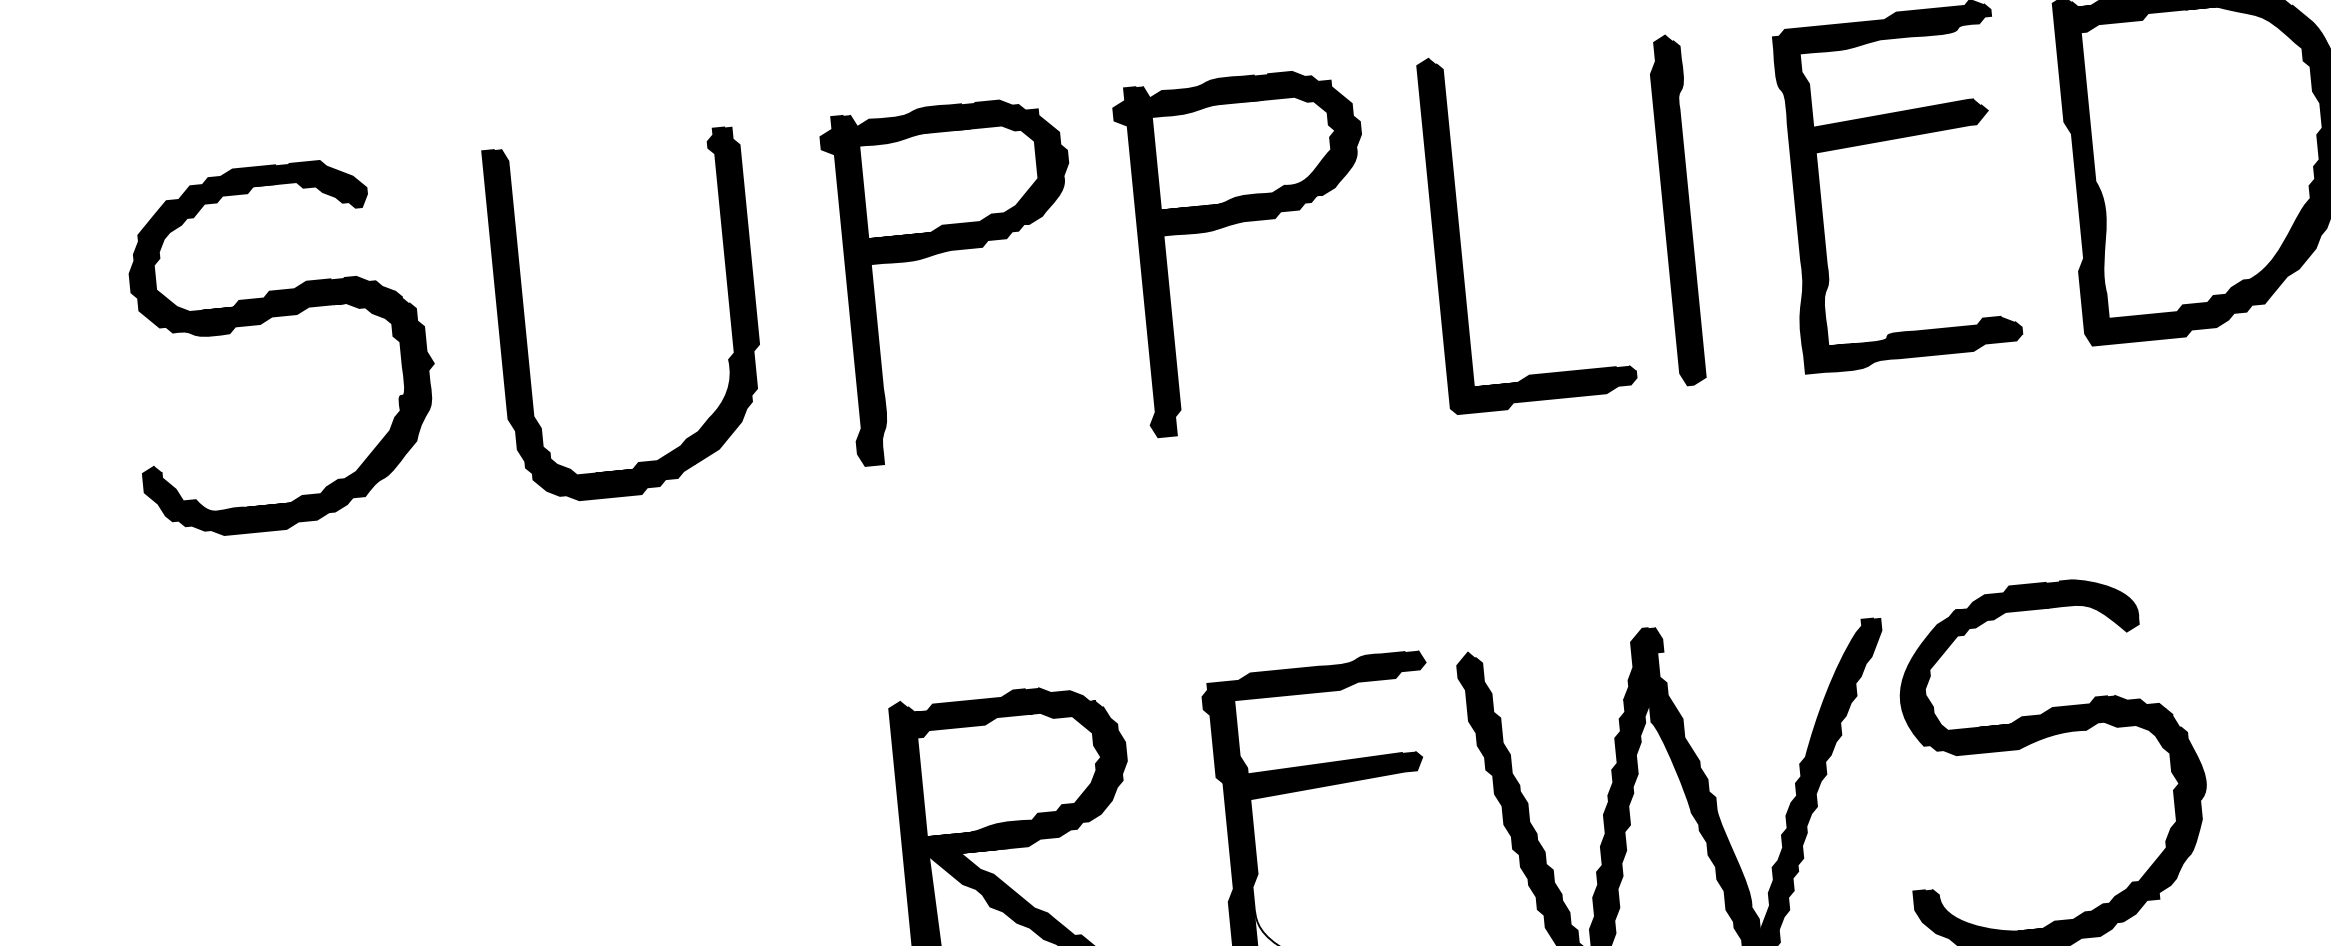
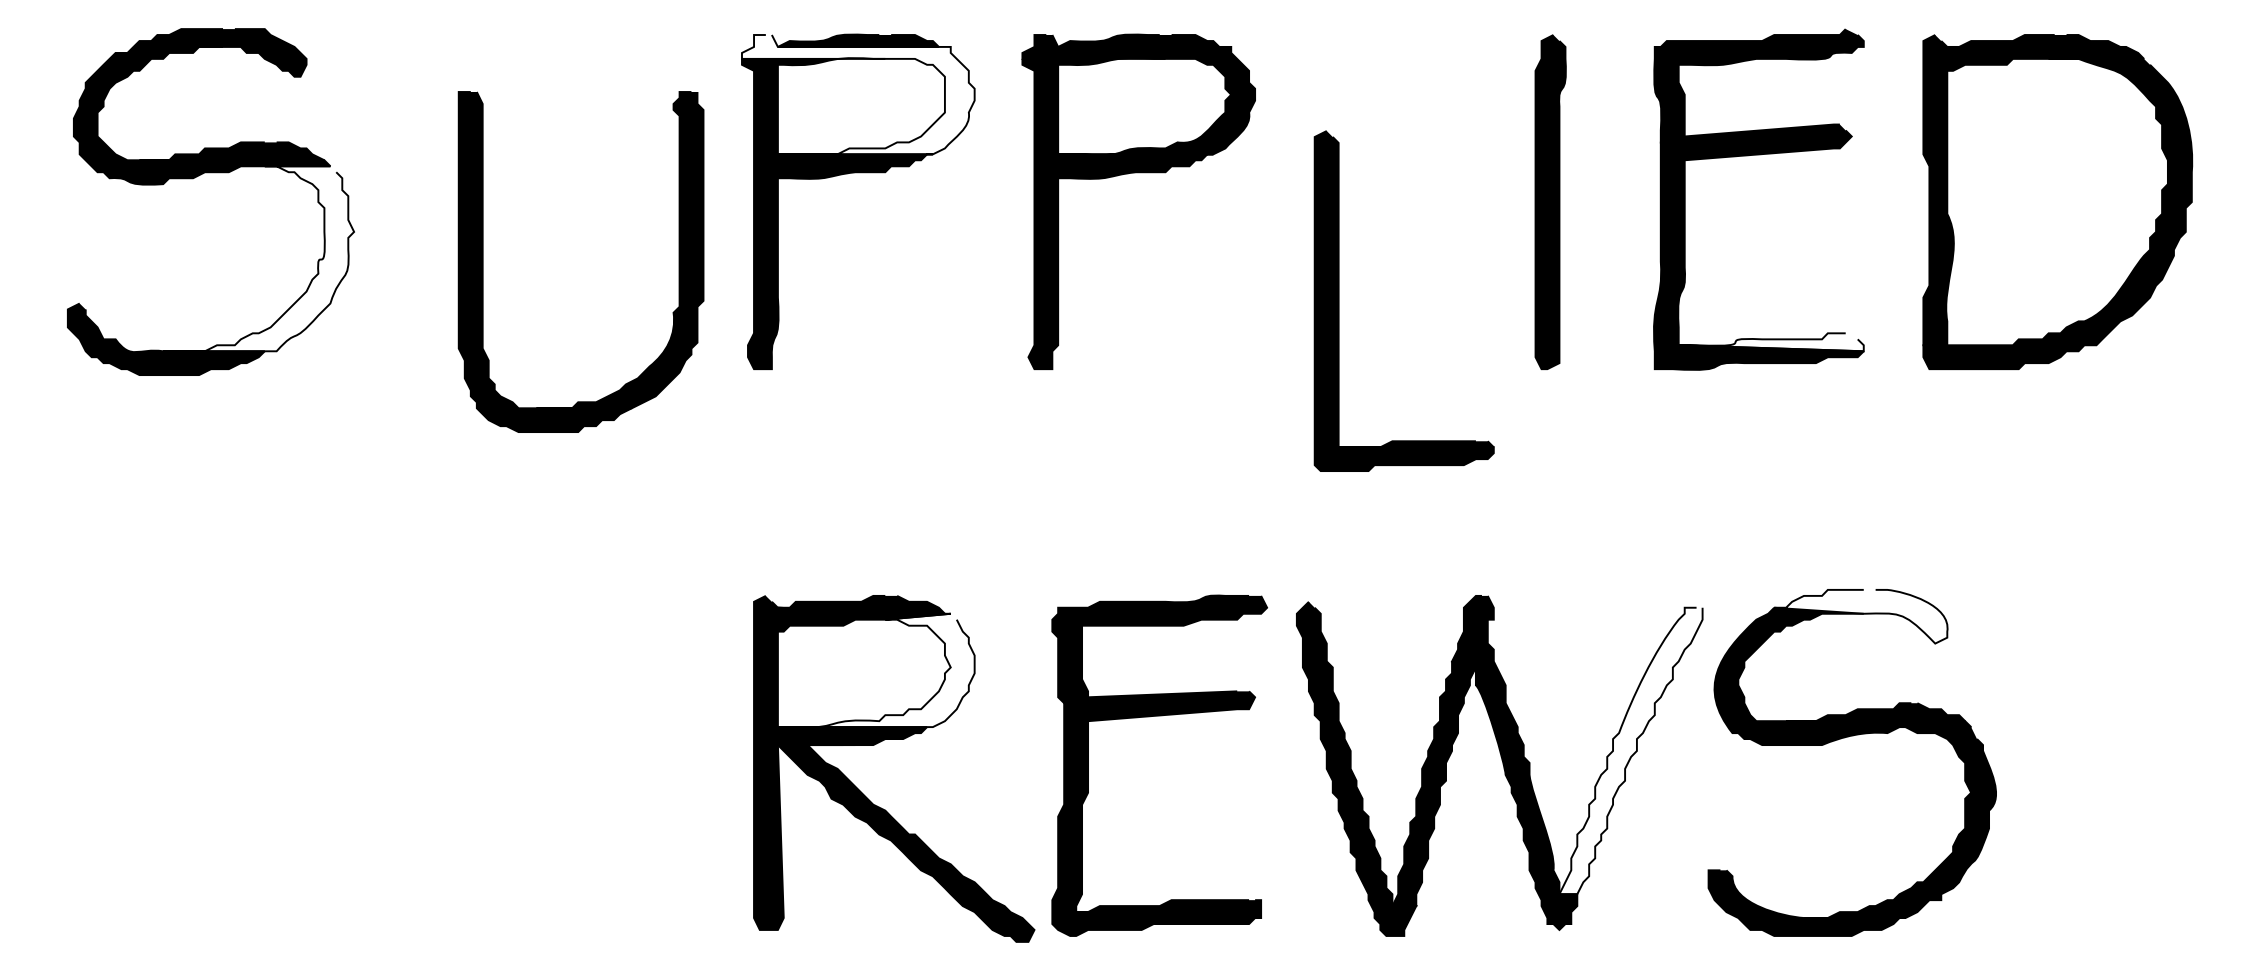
fill: (945, 168) -> (857, 94), removed
part: (1459, 234) -> (1339, 300), moved
part: (525, 325) -> (483, 261), moved
fill: (1923, 334) -> (1770, 342), removed
fill: (336, 401) -> (258, 258), removed
fill: (2045, 610) -> (1860, 616), removed
fill: (1023, 768) -> (875, 670), removed
fill: (1819, 774) -> (1630, 750), removed

